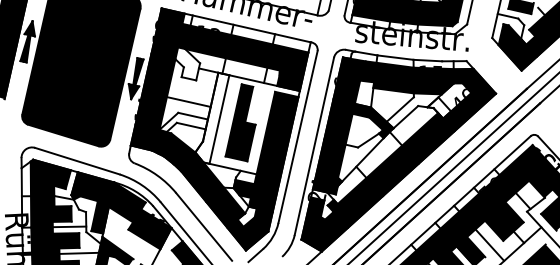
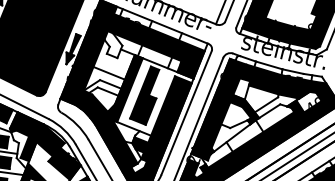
fill: (439, 107) -> (296, 108), added
fill: (212, 117) -> (125, 87), added

